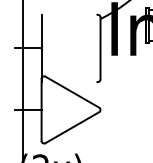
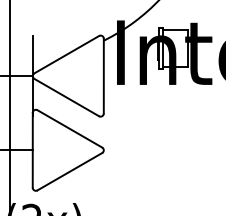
line: (69, 30) -> (66, 54), added
line: (69, 66) -> (66, 97), added

